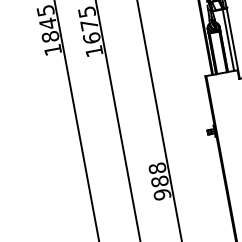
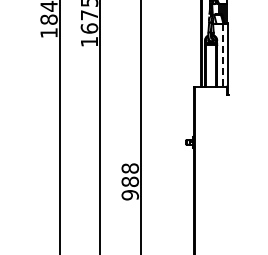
line: (228, 40) -> (223, 55), solid -> dashed

